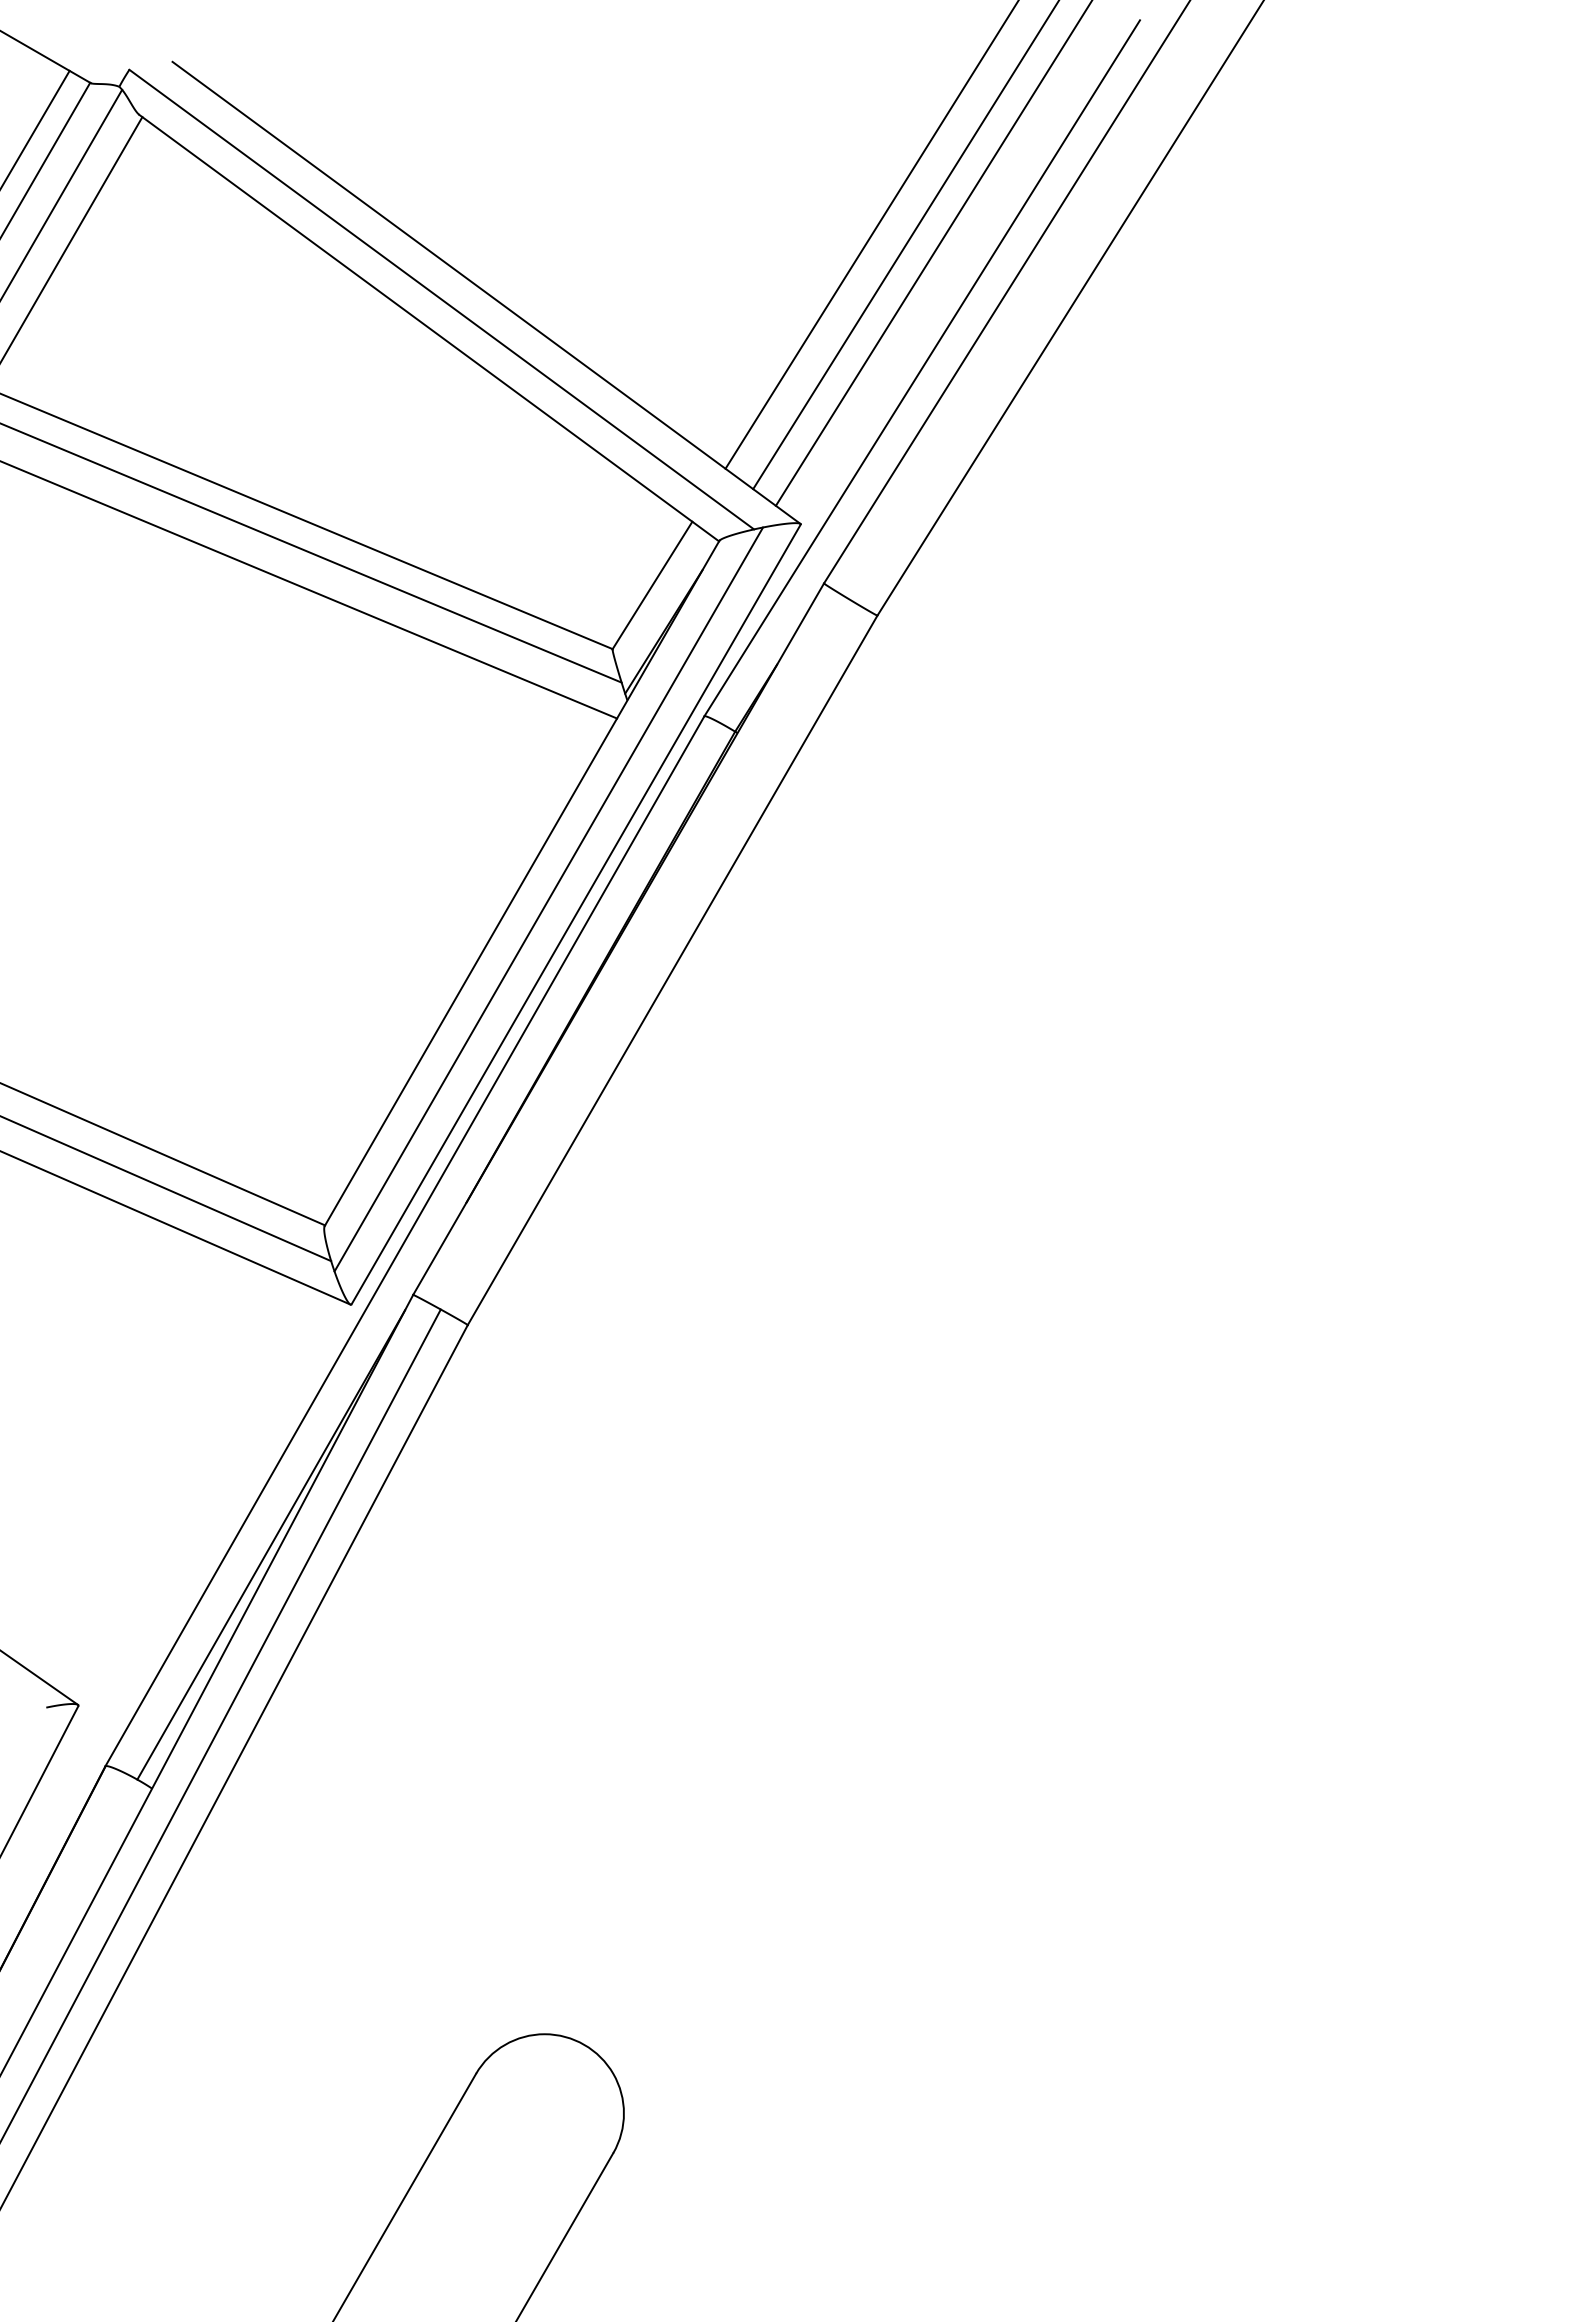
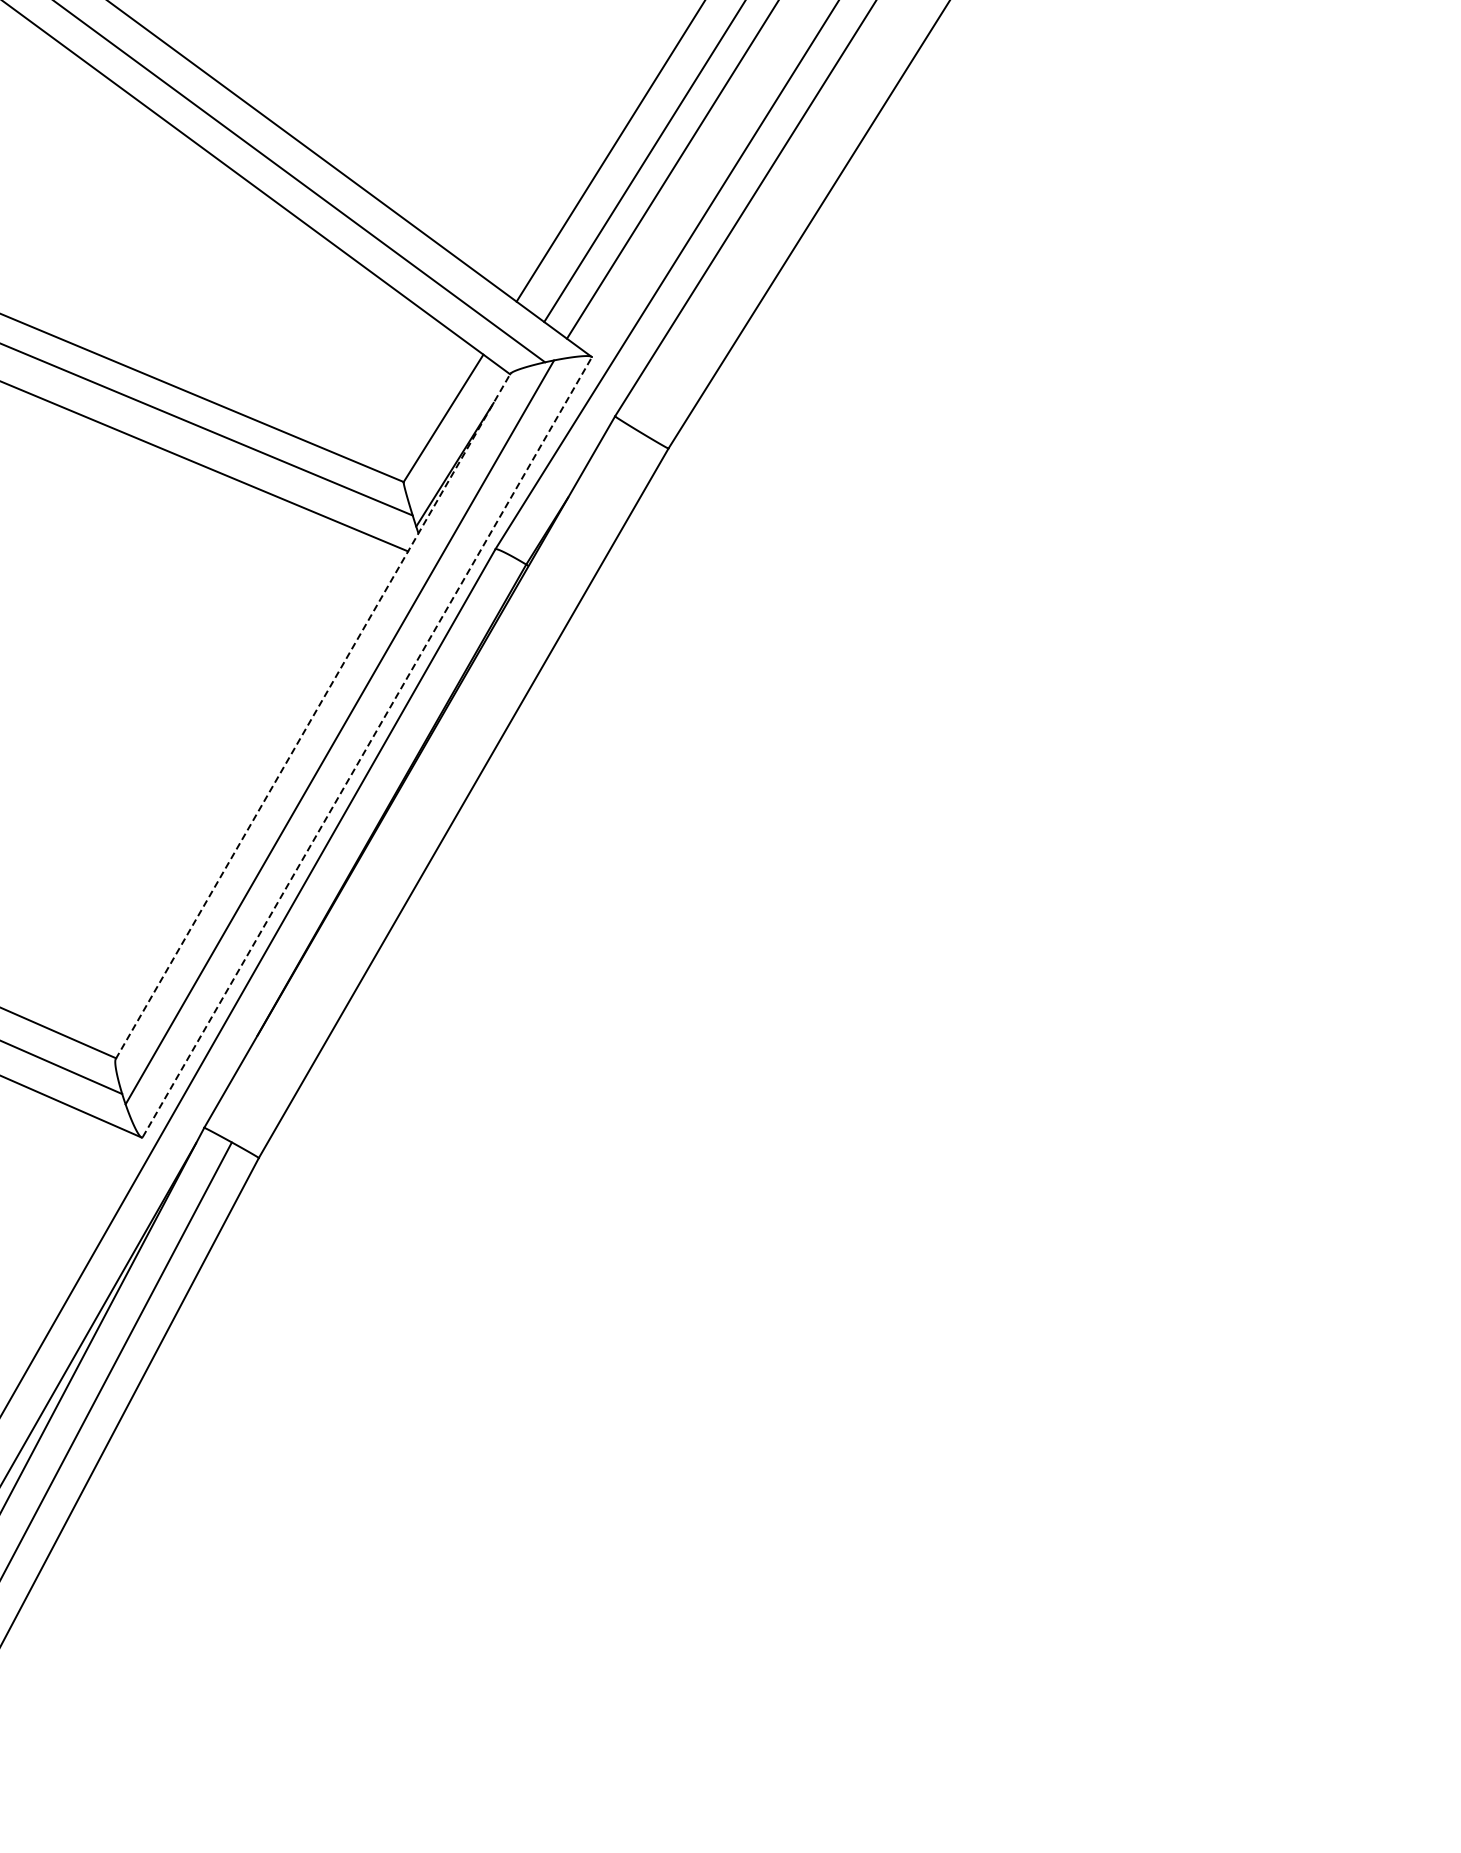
line: (522, 883) -> (313, 716), solid -> dashed
line: (576, 914) -> (367, 747), solid -> dashed

